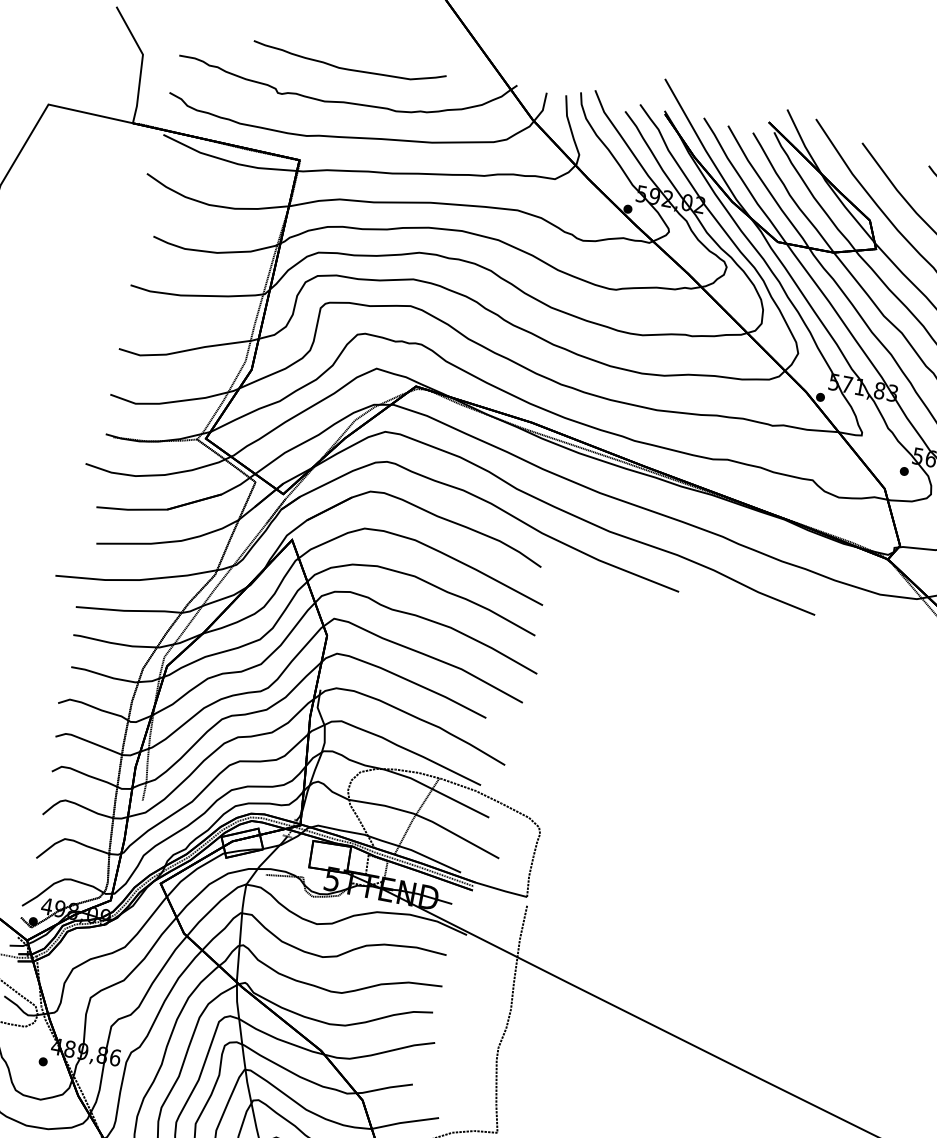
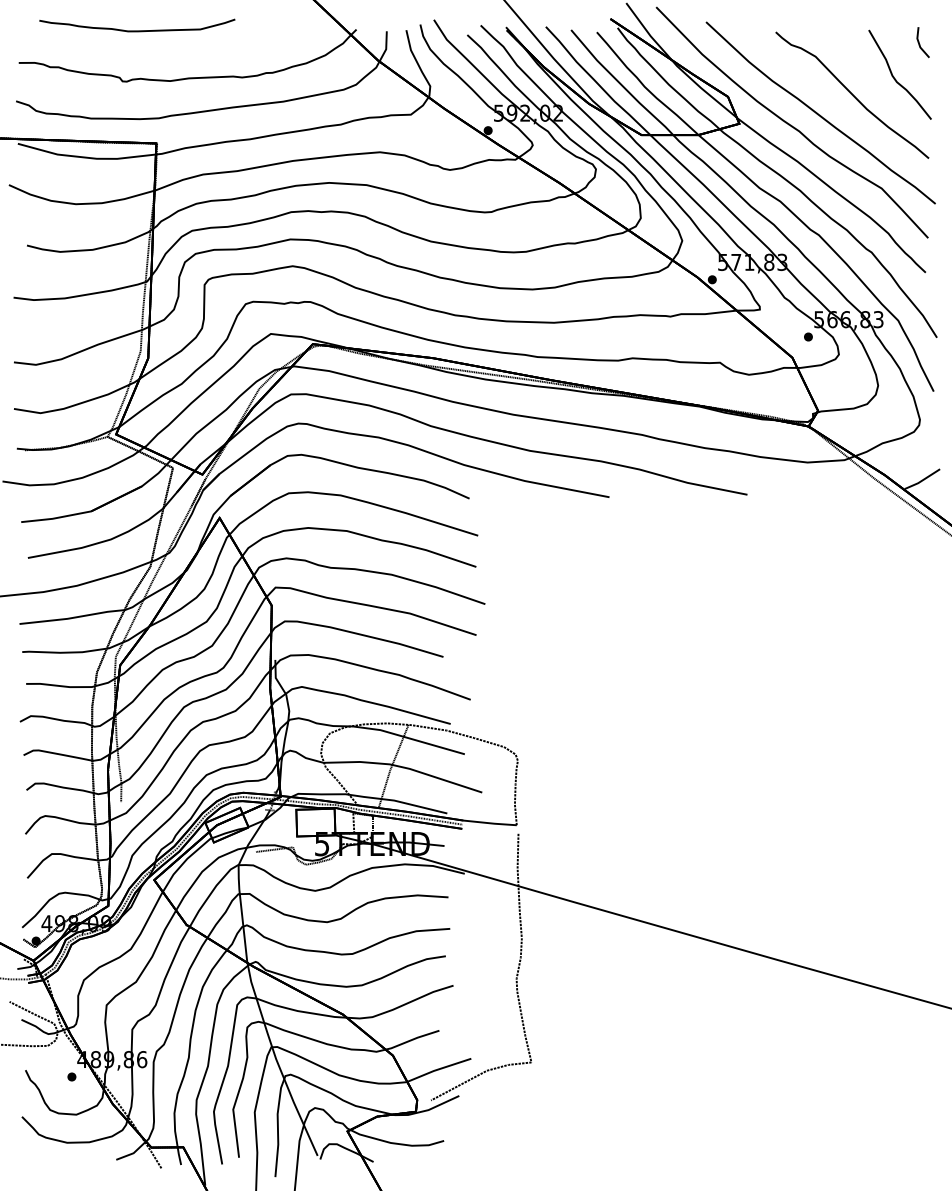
curve: (348, 68) -> (137, 30), moved

